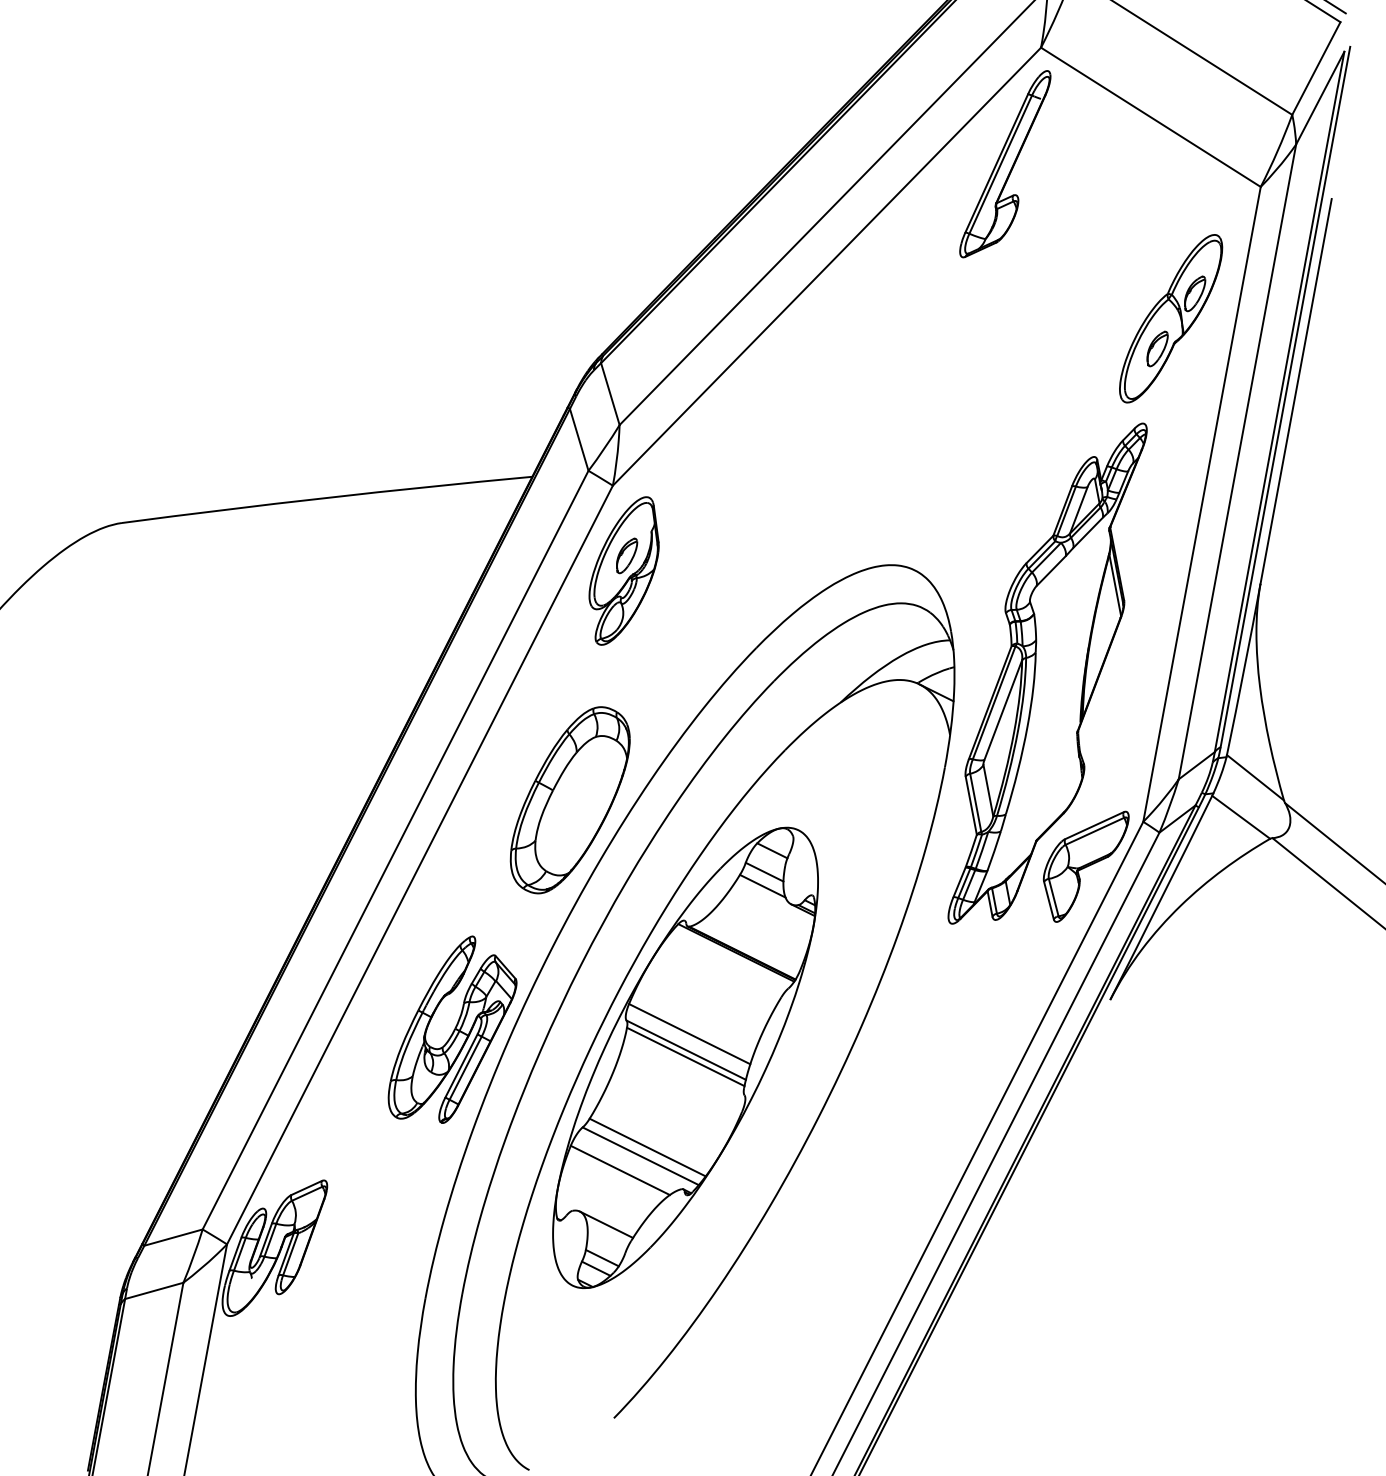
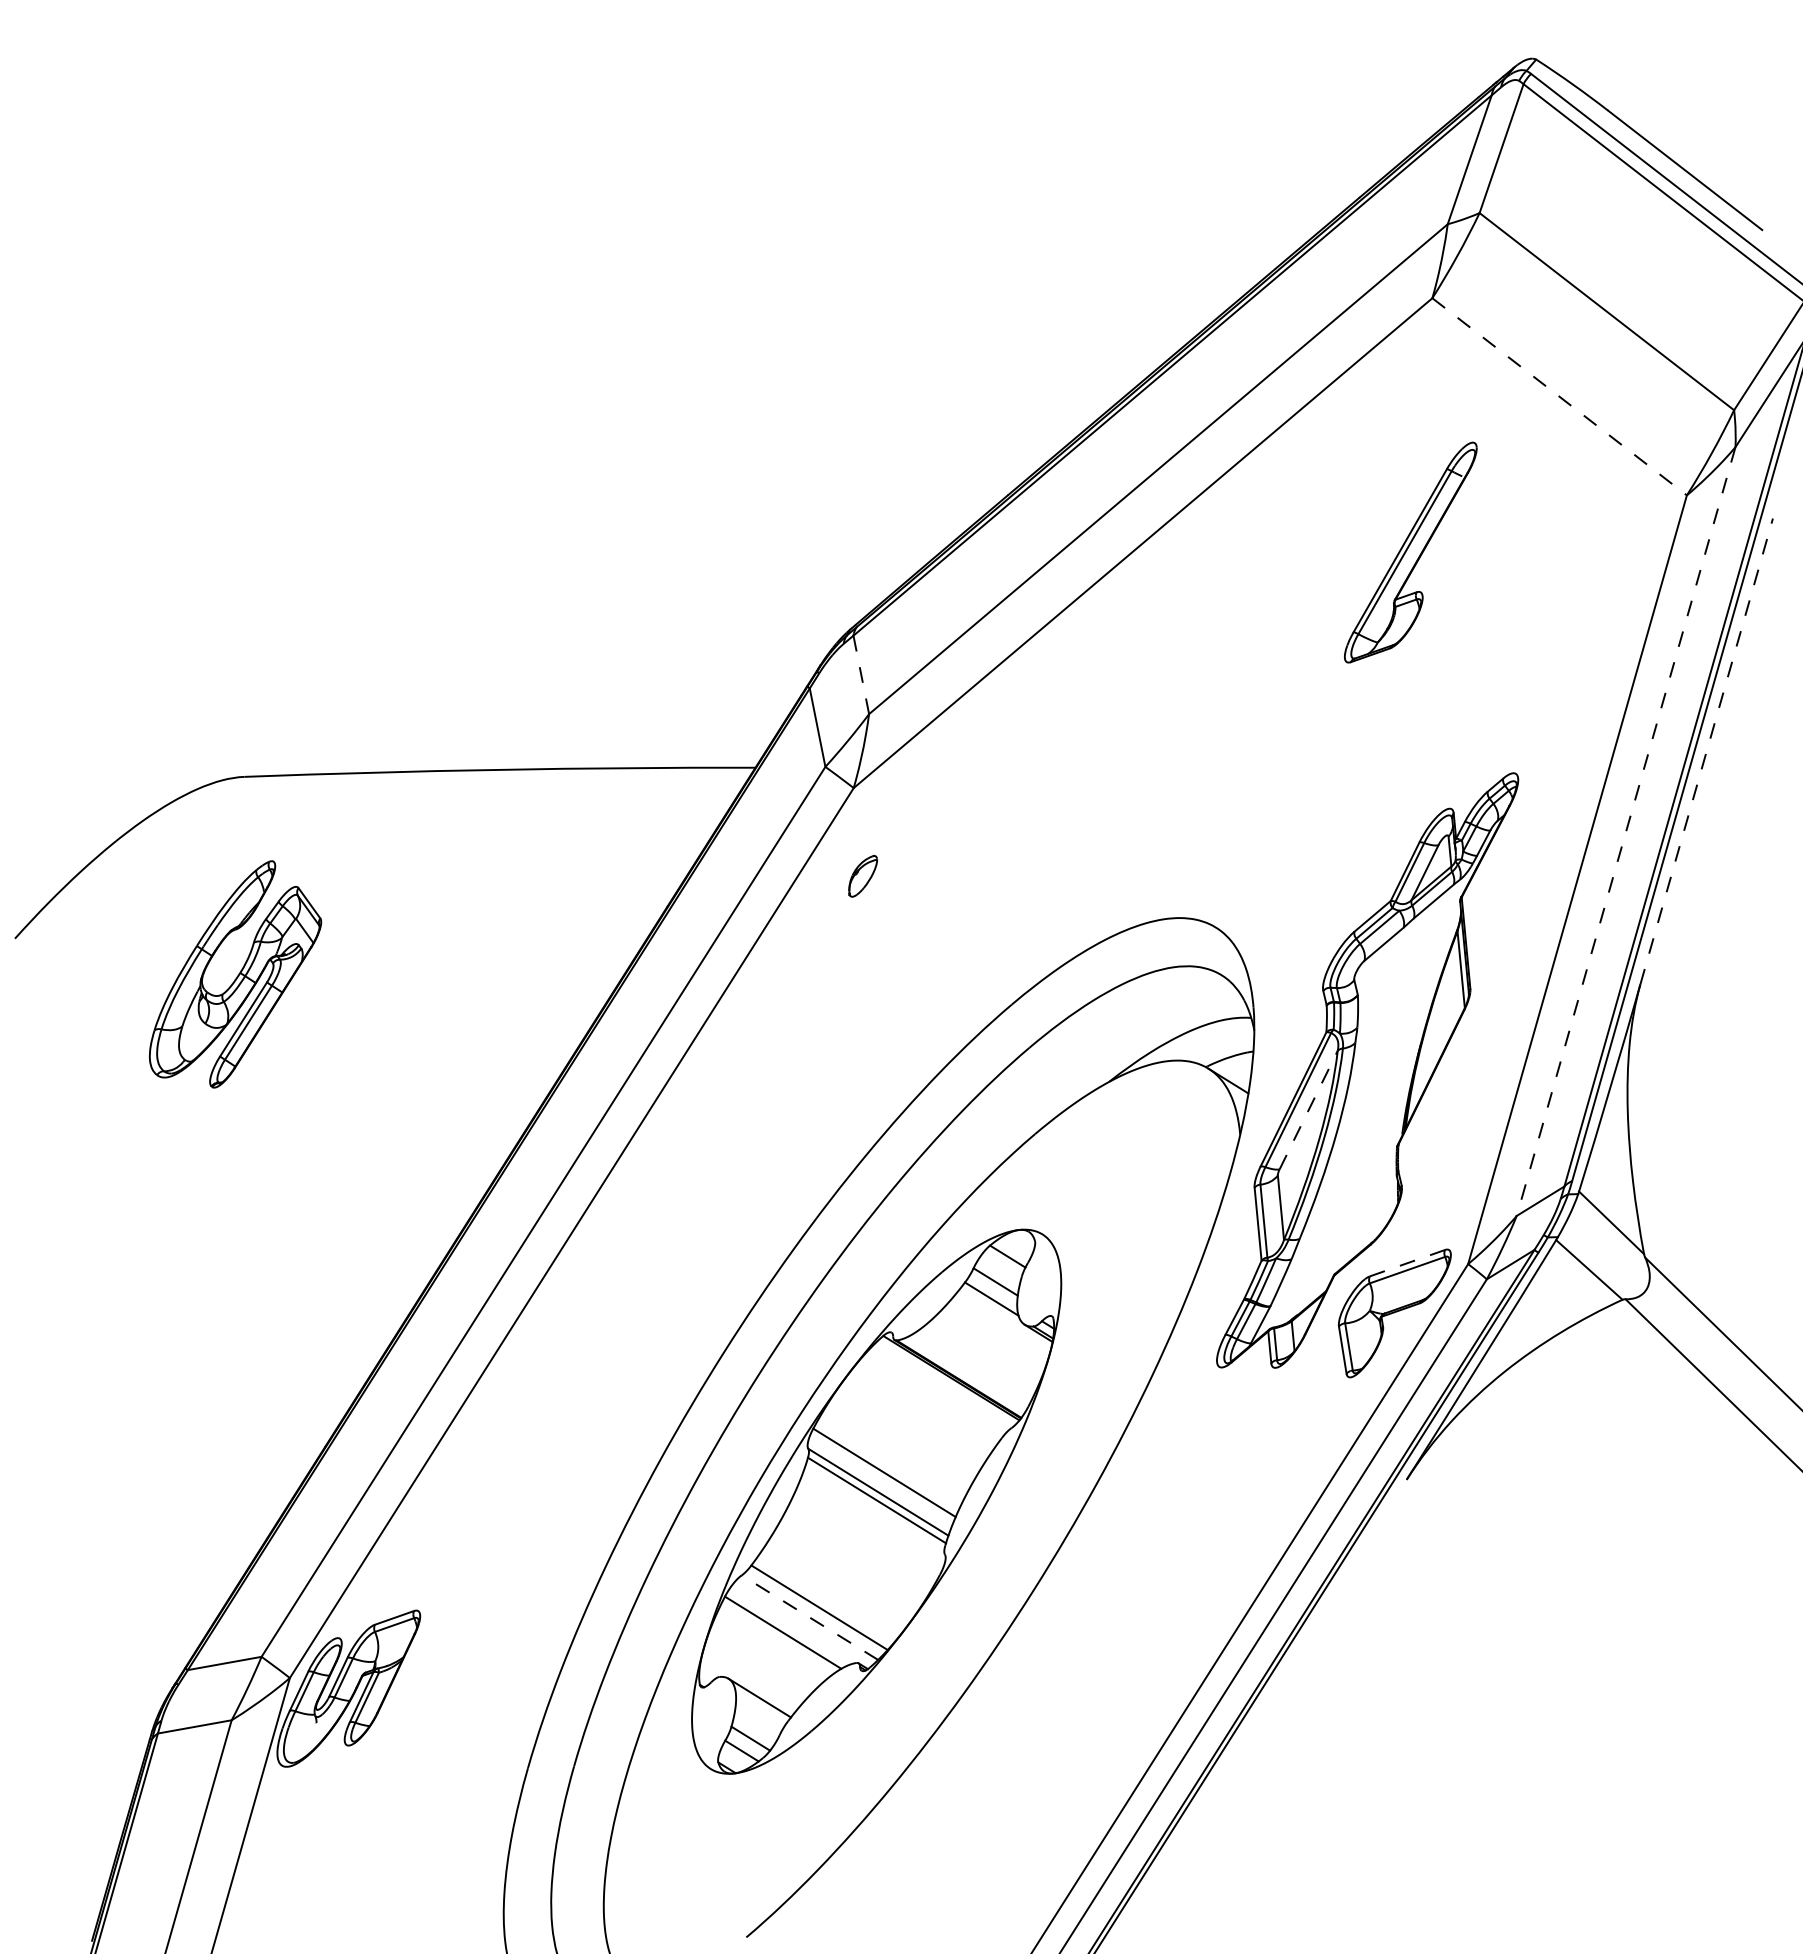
line: (1150, 117) -> (1559, 396), solid -> dashed
part: (1005, 164) -> (1410, 552), moved
part: (1170, 318) -> (1560, 647), removed
line: (1295, 390) -> (1706, 750), solid -> dashed
line: (610, 393) -> (861, 674), solid -> dashed
line: (1237, 461) -> (1626, 831), solid -> dashed
part: (624, 571) -> (857, 894), removed
line: (1003, 710) -> (1308, 1110), solid -> dashed
part: (570, 800) -> (764, 1170), removed
line: (1094, 825) -> (1407, 1263), solid -> dashed
part: (451, 1030) -> (235, 974), moved
line: (640, 1156) -> (809, 1617), solid -> dashed

